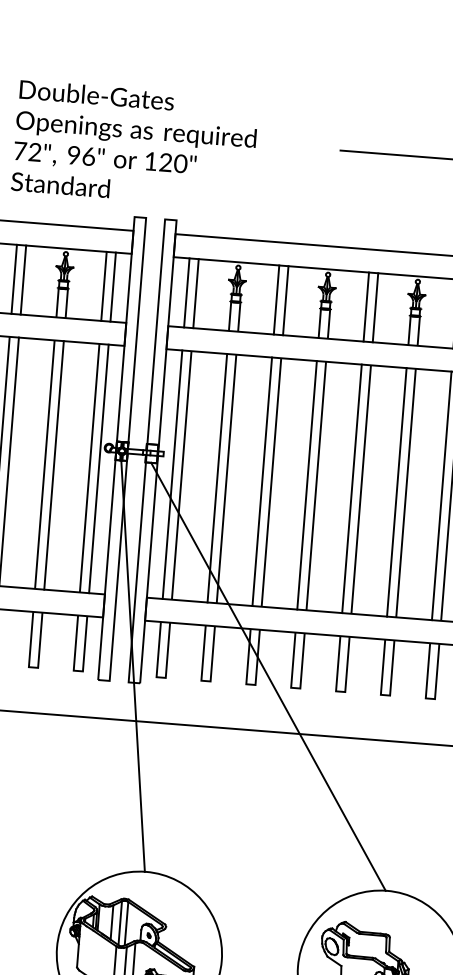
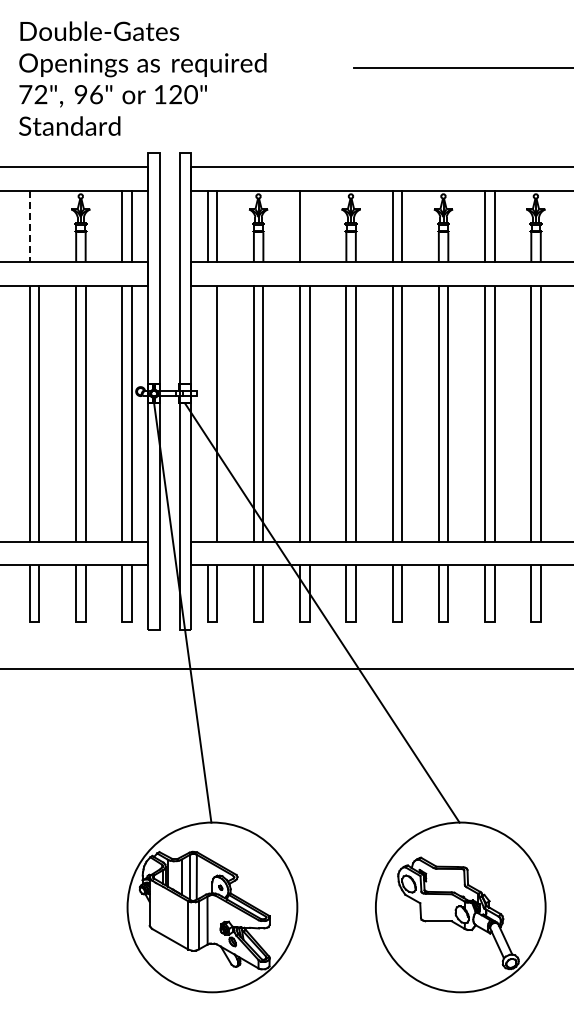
line: (13, 279) -> (29, 226), solid -> dashed
line: (23, 279) -> (39, 225), removed
line: (285, 299) -> (309, 225), removed
line: (172, 474) -> (207, 413), removed

